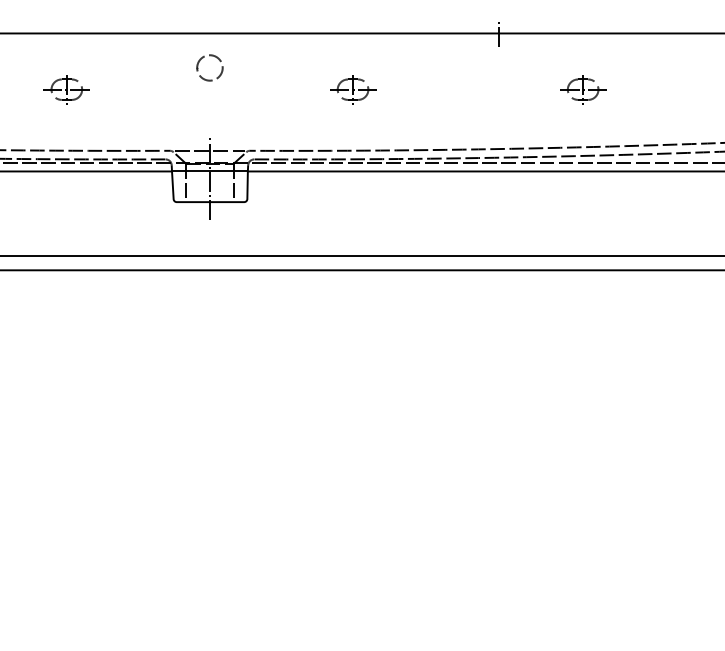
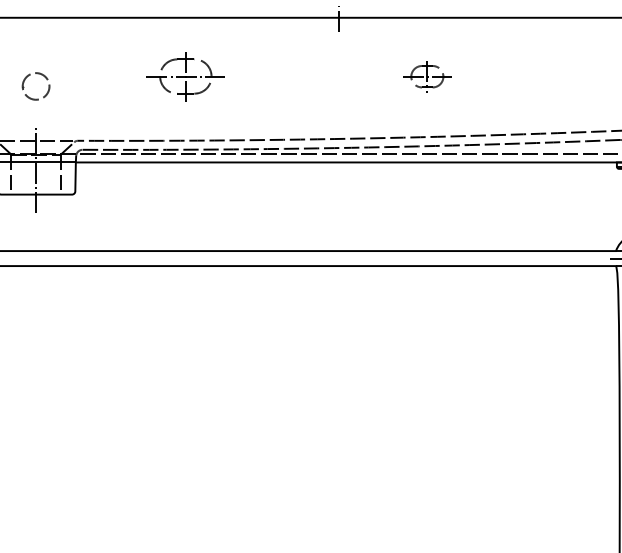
part: (203, 58) -> (29, 76), moved
part: (353, 89) -> (186, 76), size x1.6

